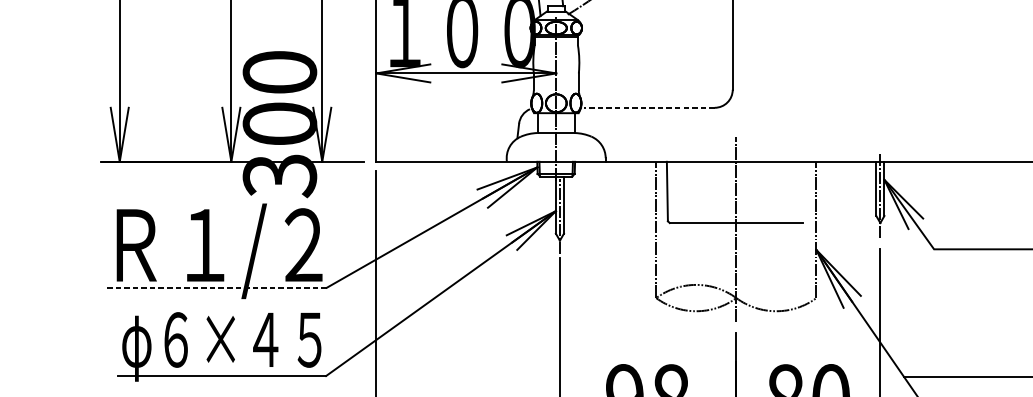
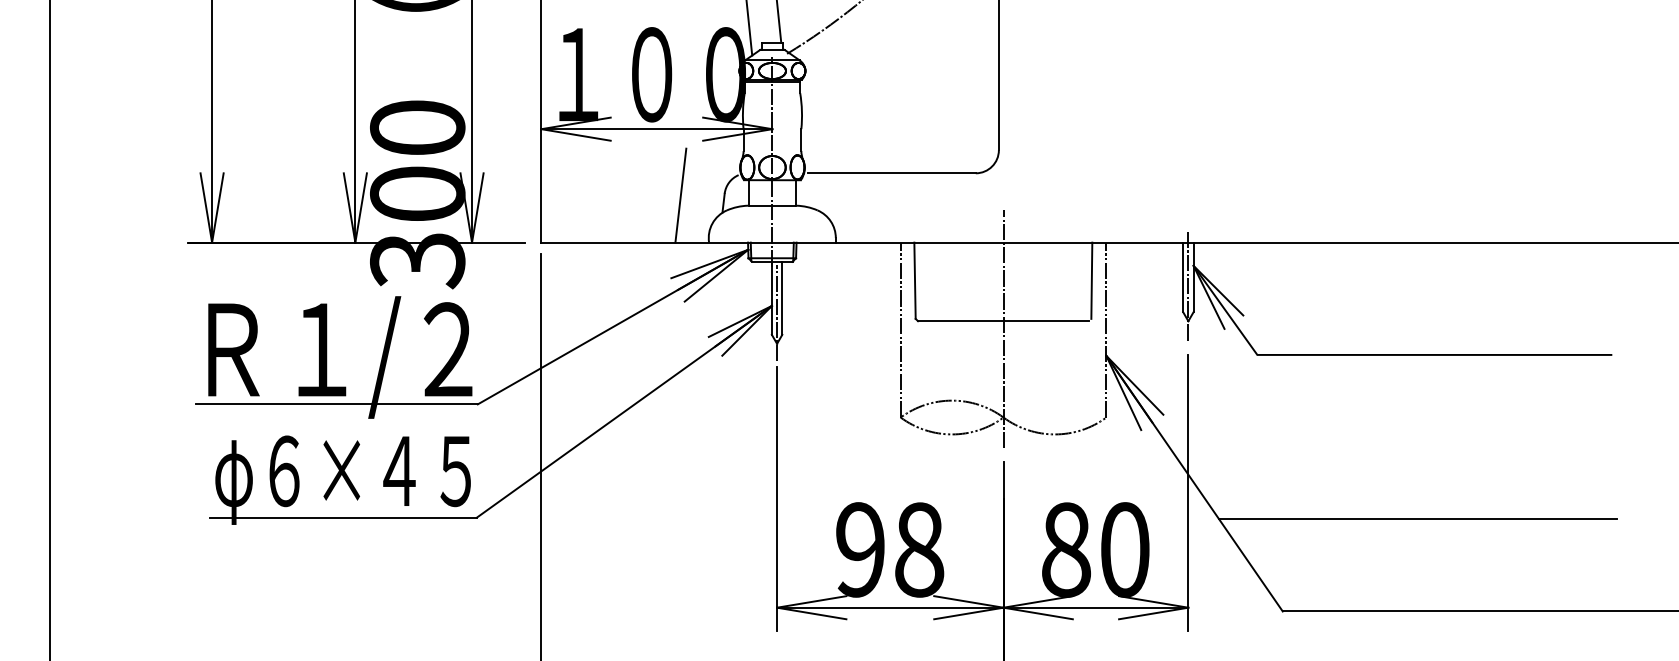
line: (649, 107) -> (892, 173), dashed -> solid
line: (484, 125) -> (680, 195), added
line: (804, 191) -> (1091, 280), added
line: (216, 287) -> (336, 404), dashed -> solid

